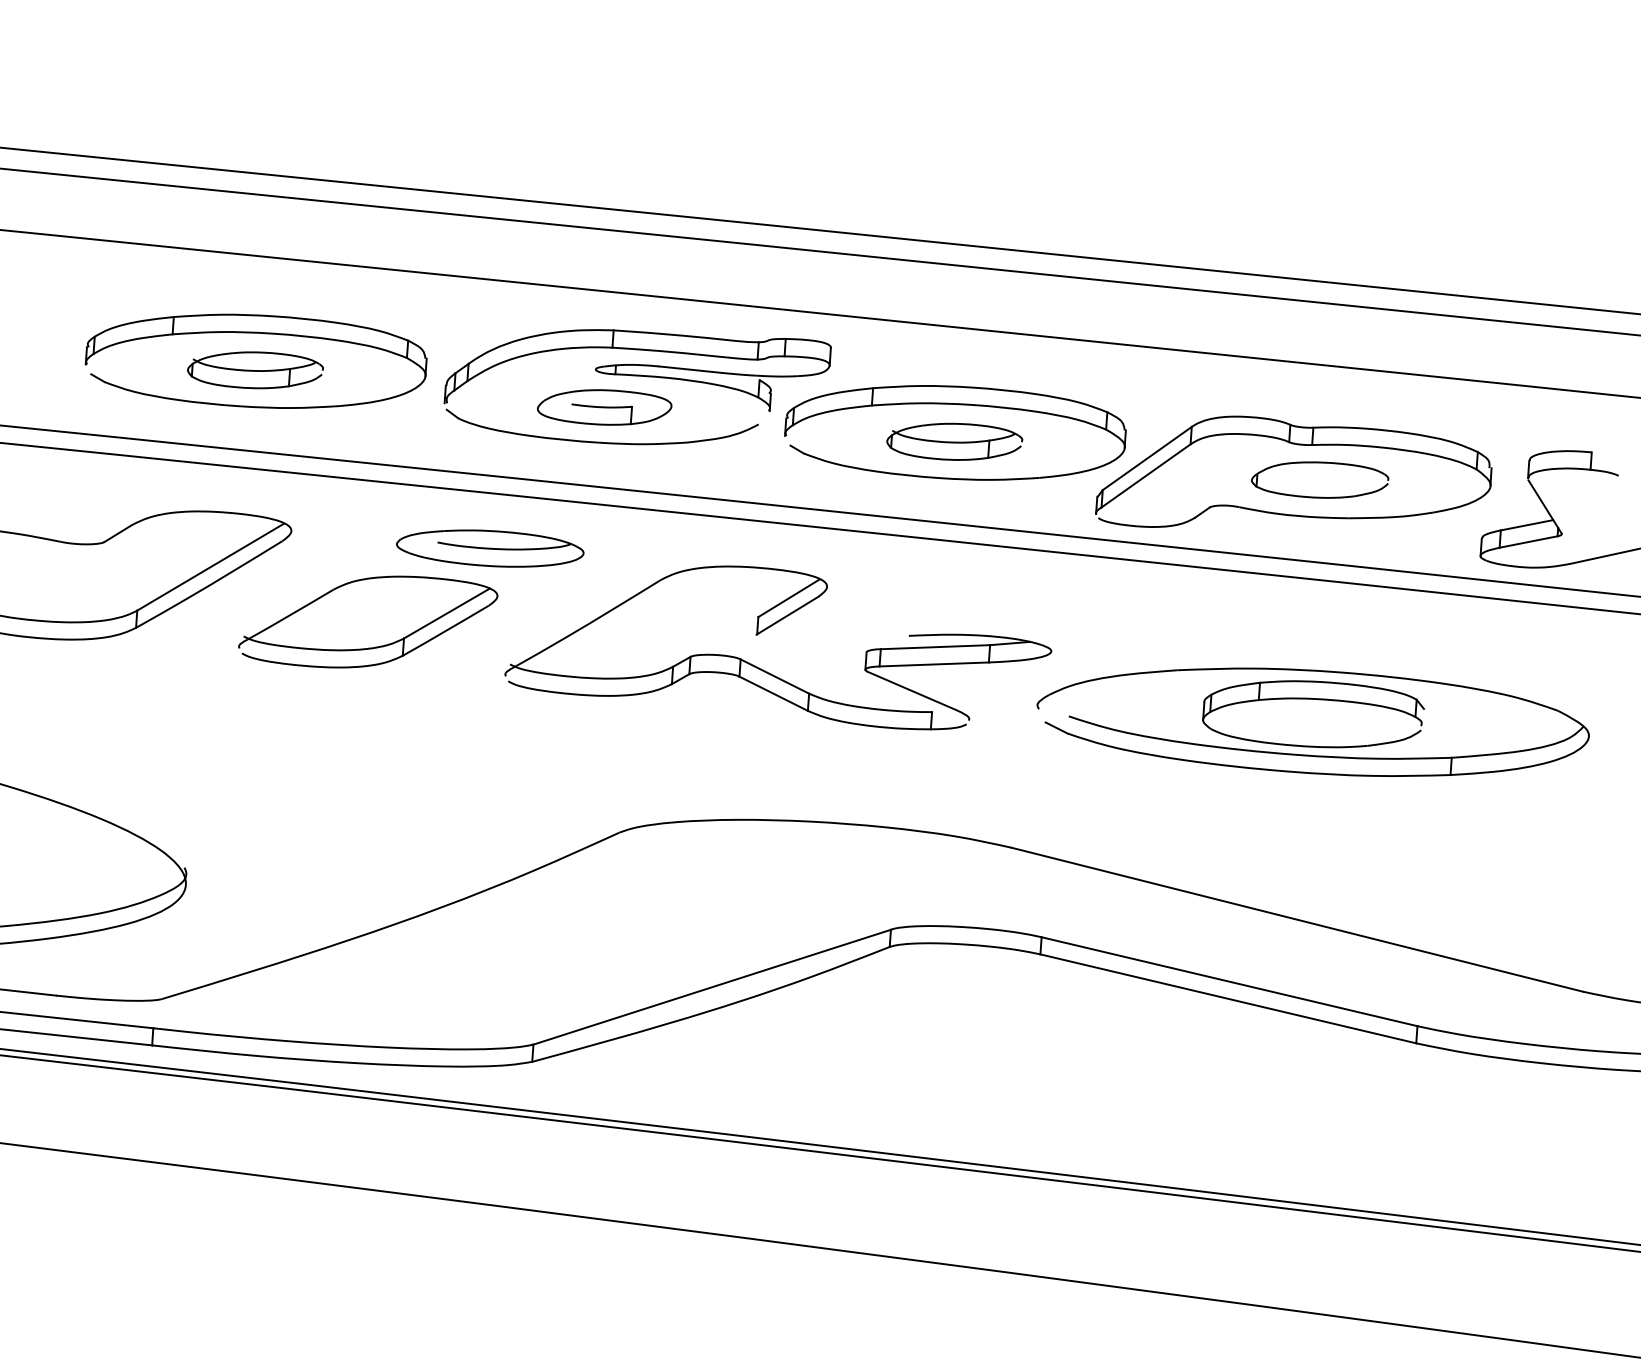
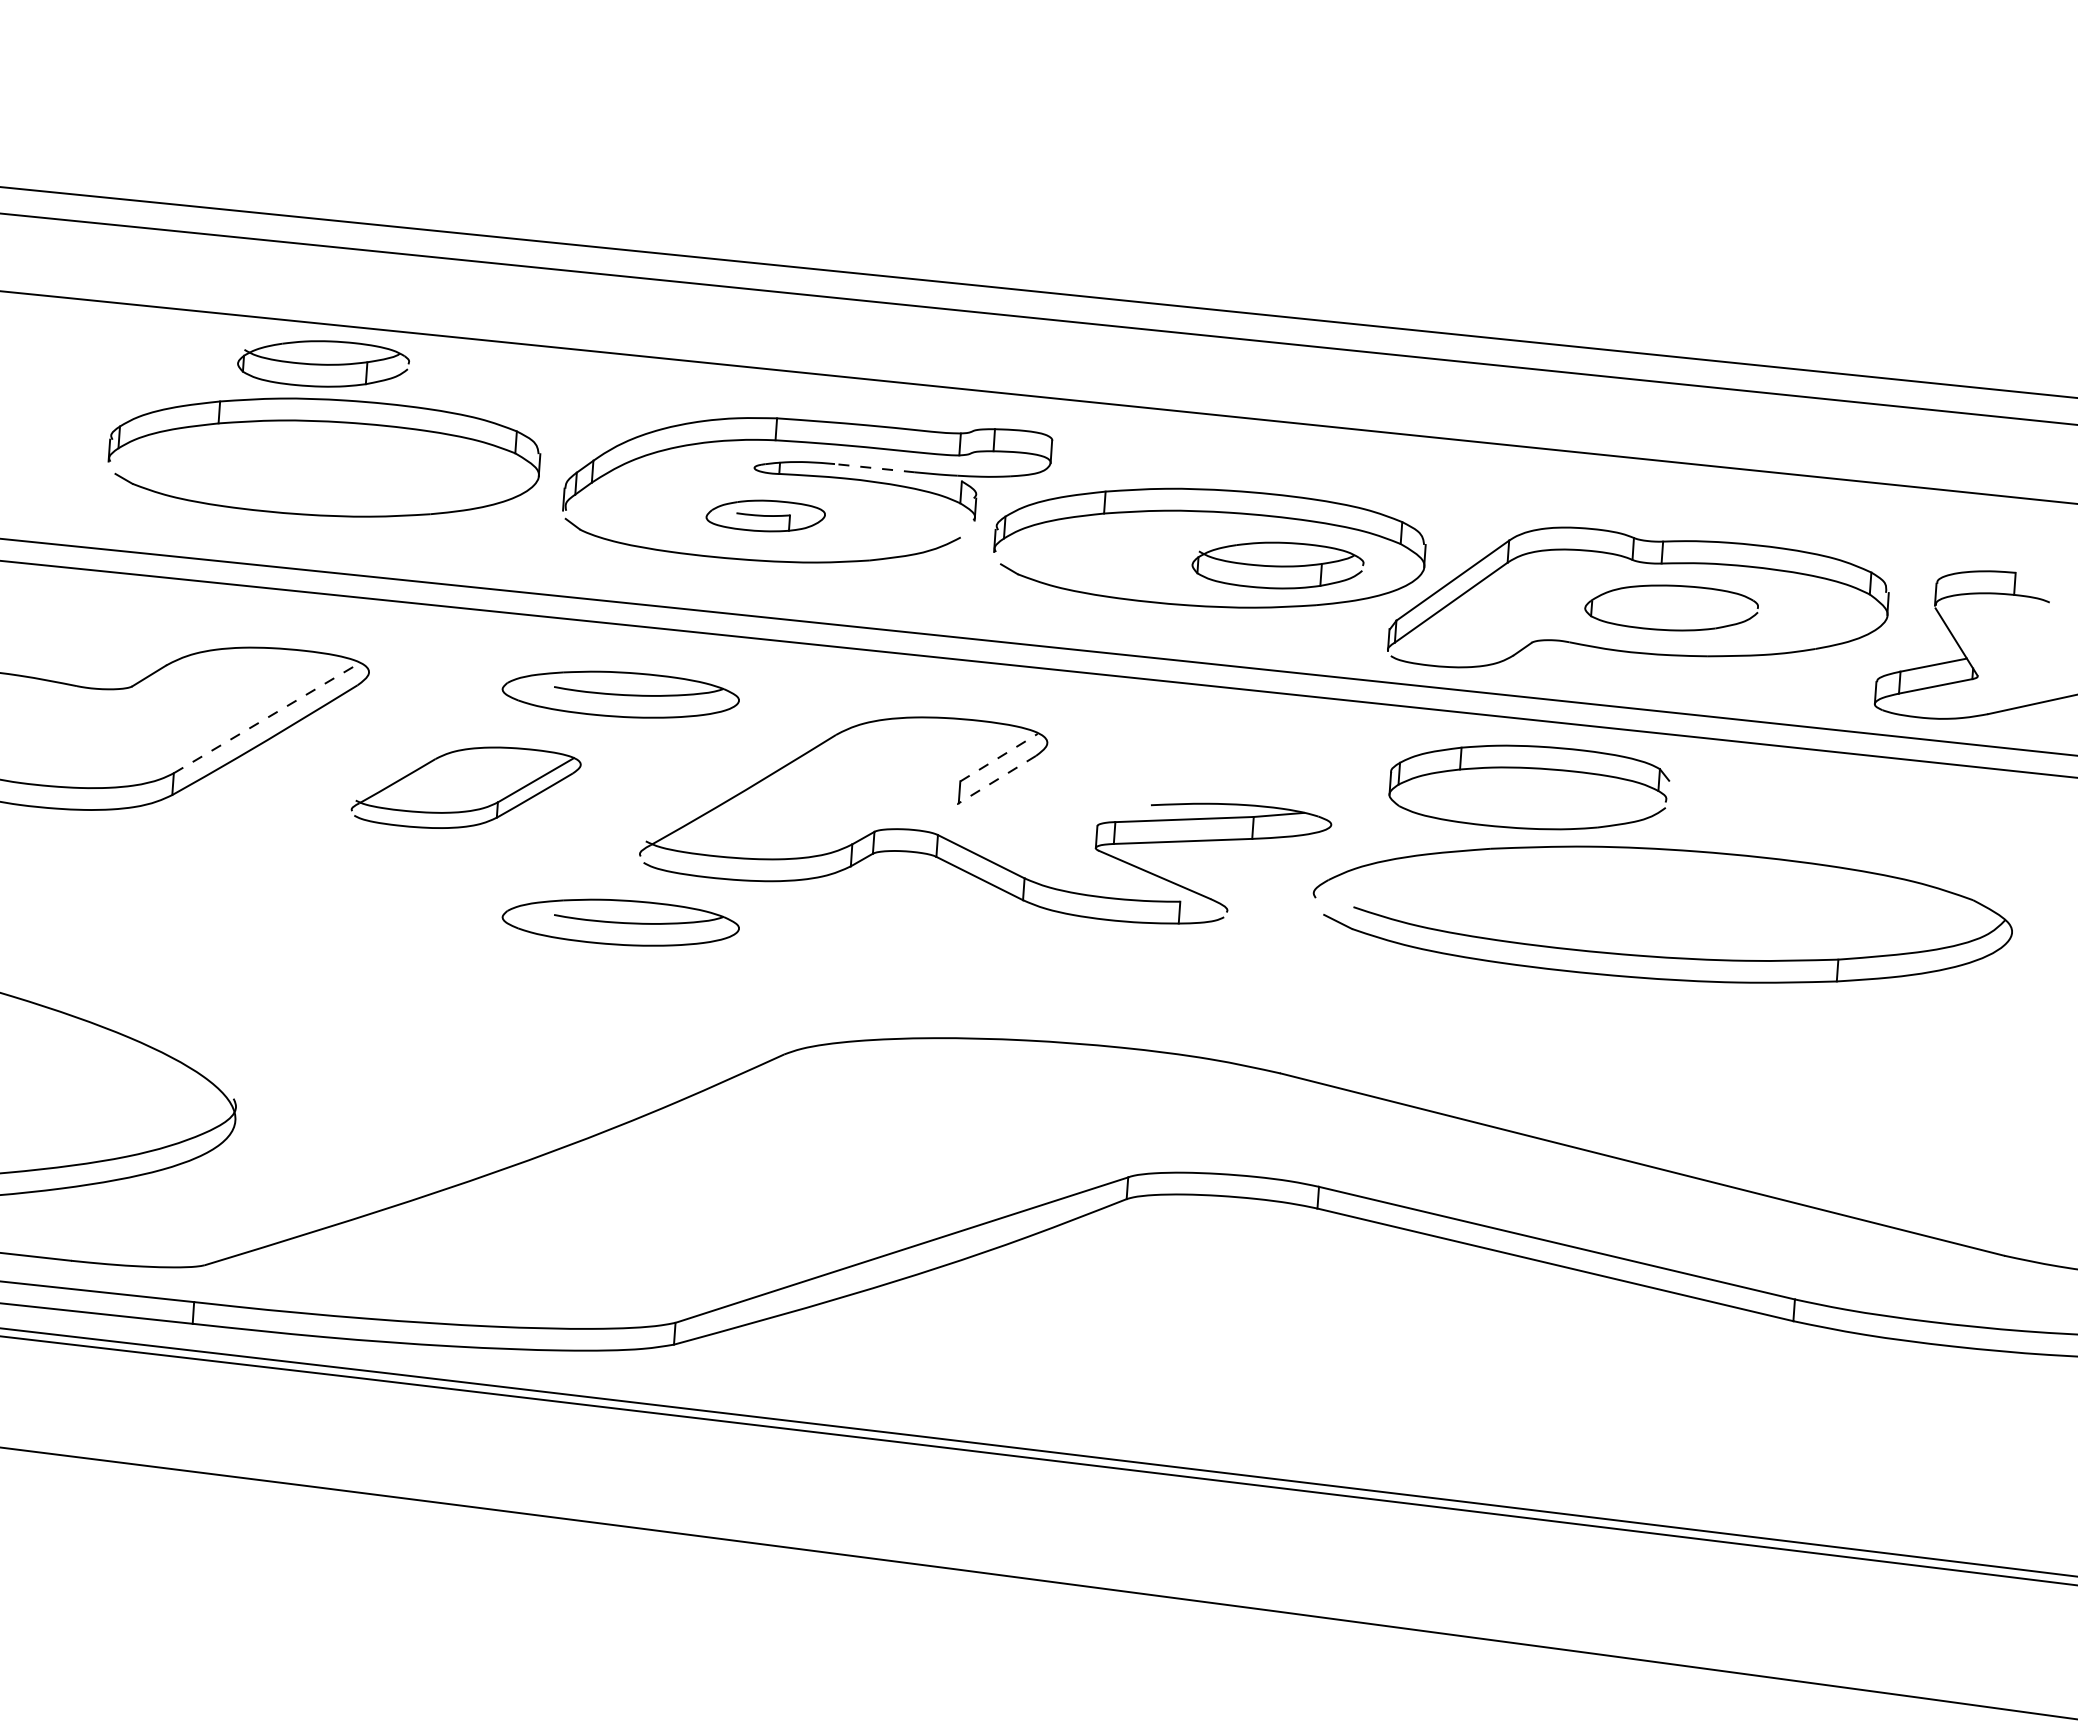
part: (255, 369) -> (323, 363), moved
line: (690, 369) -> (874, 468), solid -> dashed
part: (604, 407) -> (765, 515), size x0.7
part: (954, 441) -> (1277, 565), moved
line: (210, 567) -> (266, 718), solid -> dashed
line: (789, 598) -> (999, 757), solid -> dashed
line: (787, 615) -> (997, 779), solid -> dashed
part: (367, 621) -> (465, 787), size x0.7
part: (1315, 700) -> (1531, 769), moved
part: (490, 728) -> (620, 922), added

